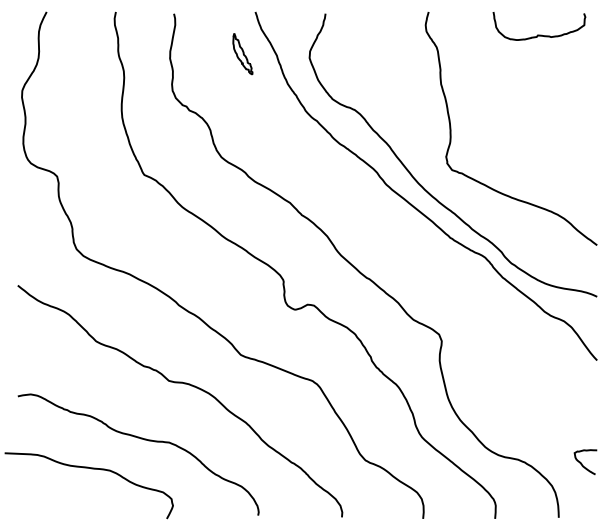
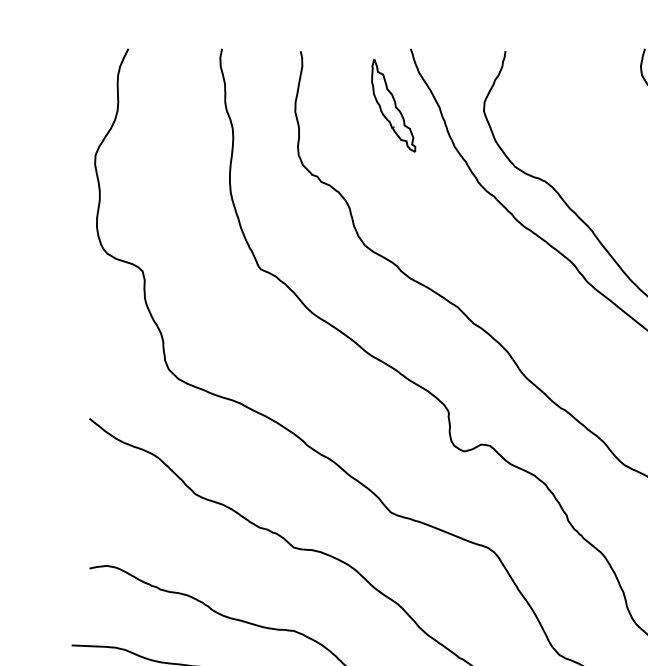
part: (242, 53) -> (393, 104), size x1.67

